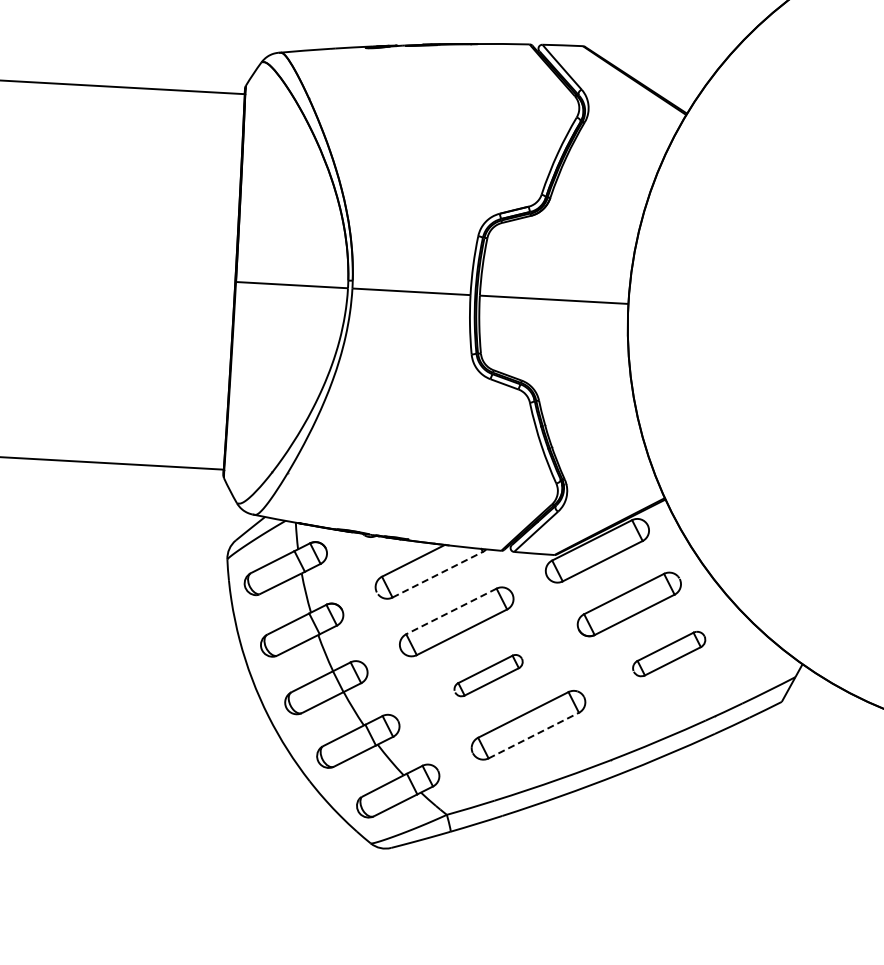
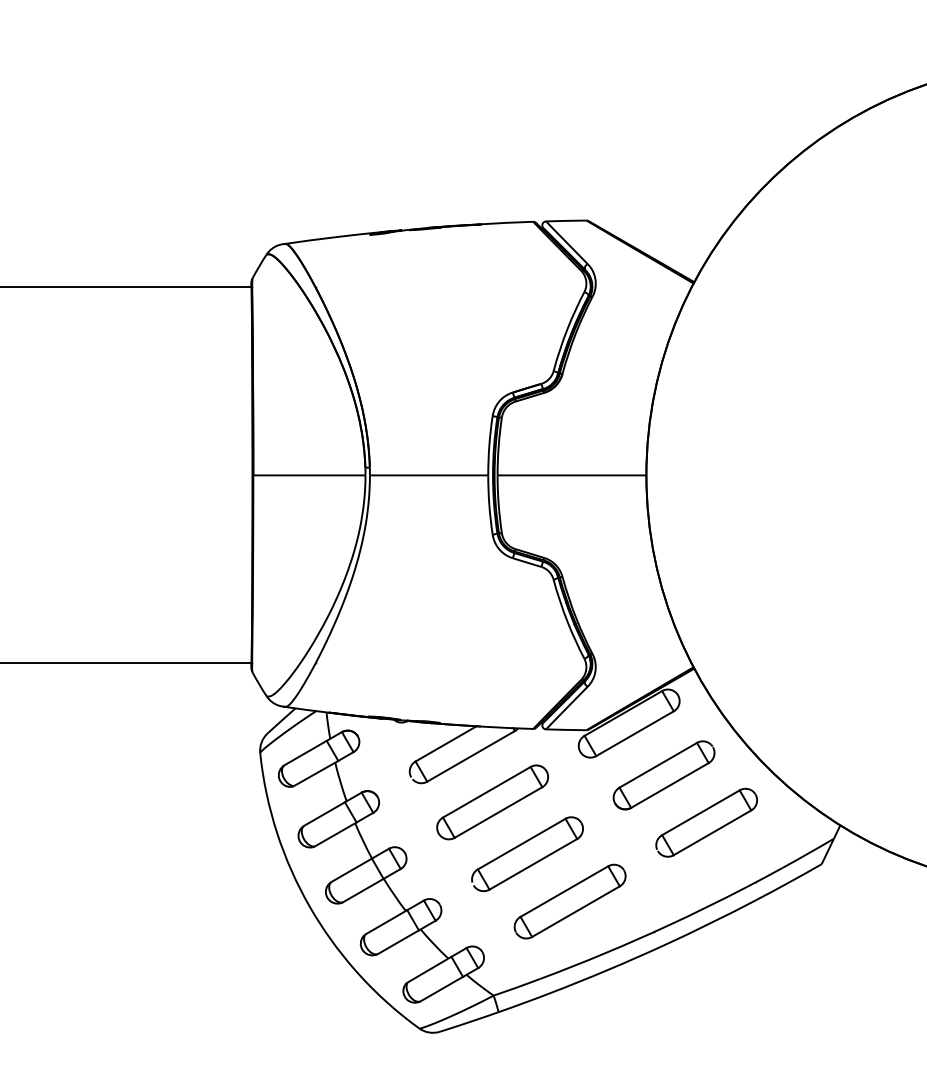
line: (438, 574) -> (471, 756), dashed -> solid
line: (451, 611) -> (486, 792), dashed -> solid
part: (669, 653) -> (706, 822), size x1.43
part: (488, 675) -> (527, 854), size x1.67
line: (533, 735) -> (575, 911), dashed -> solid

